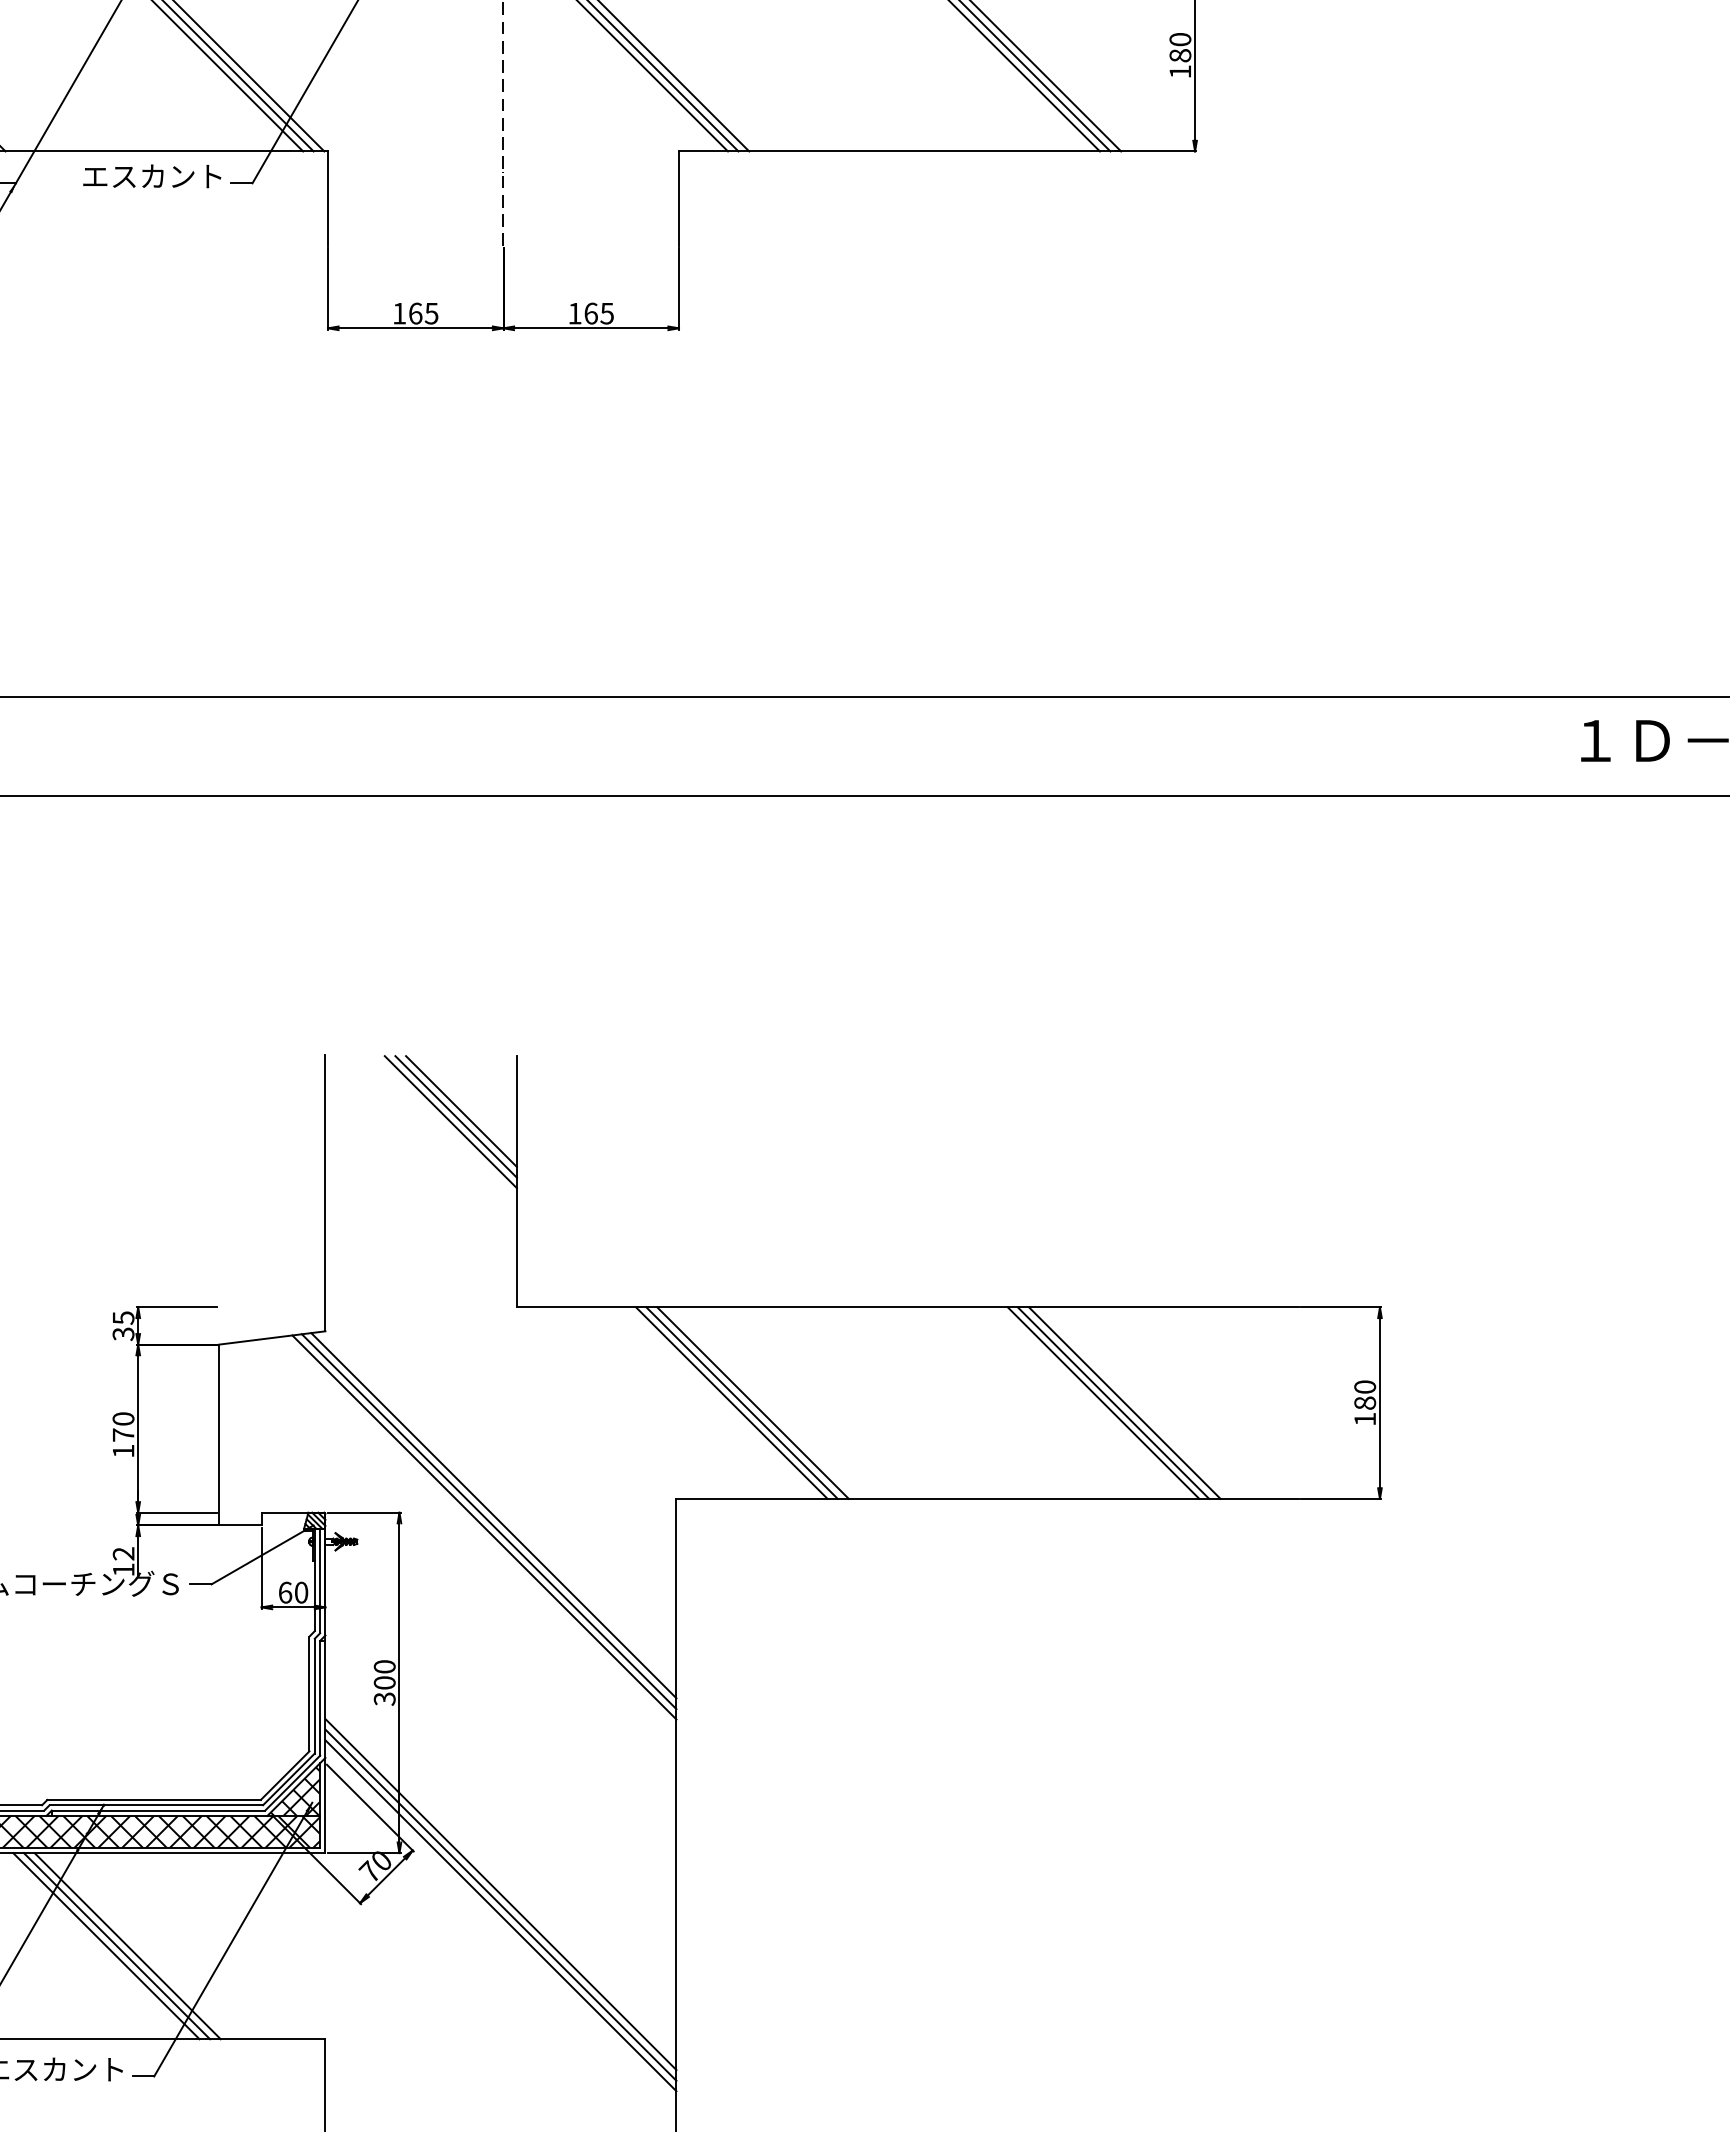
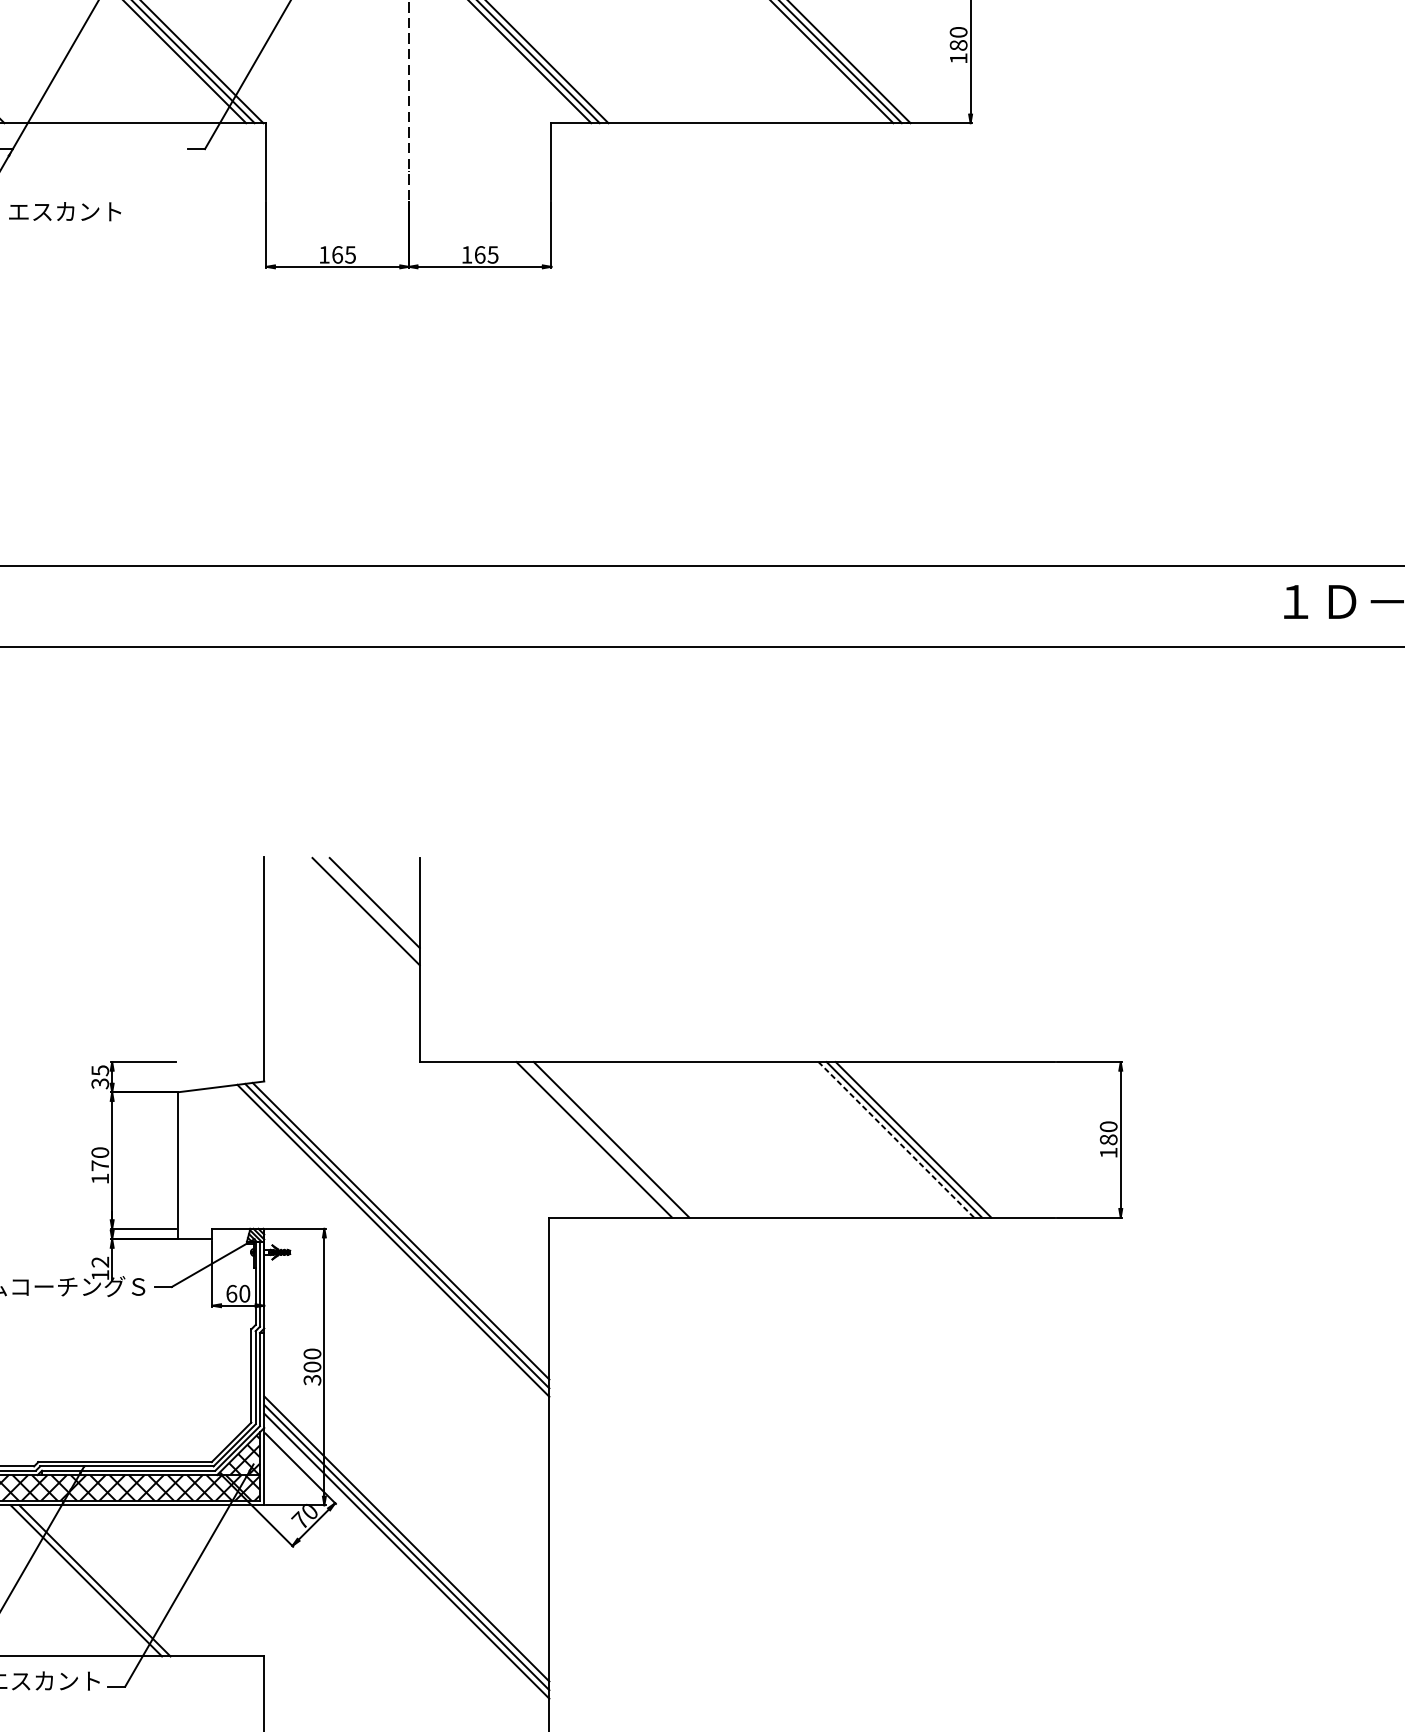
text: (152, 176) -> (65, 211), moved
line: (455, 1116) -> (369, 907), removed
line: (741, 1402) -> (602, 1139), removed
line: (1103, 1402) -> (896, 1139), solid -> dashed
line: (127, 1946) -> (103, 1581), removed

